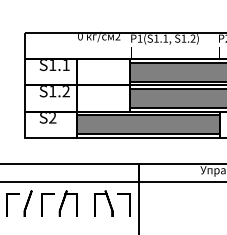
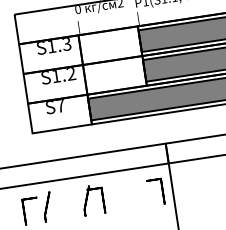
text: (65, 65) -> (66, 44), S1.1 -> S1.3
text: (52, 118) -> (60, 106), S2 -> S7
part: (103, 203) -> (132, 193), removed
part: (47, 204) -> (69, 204), removed

